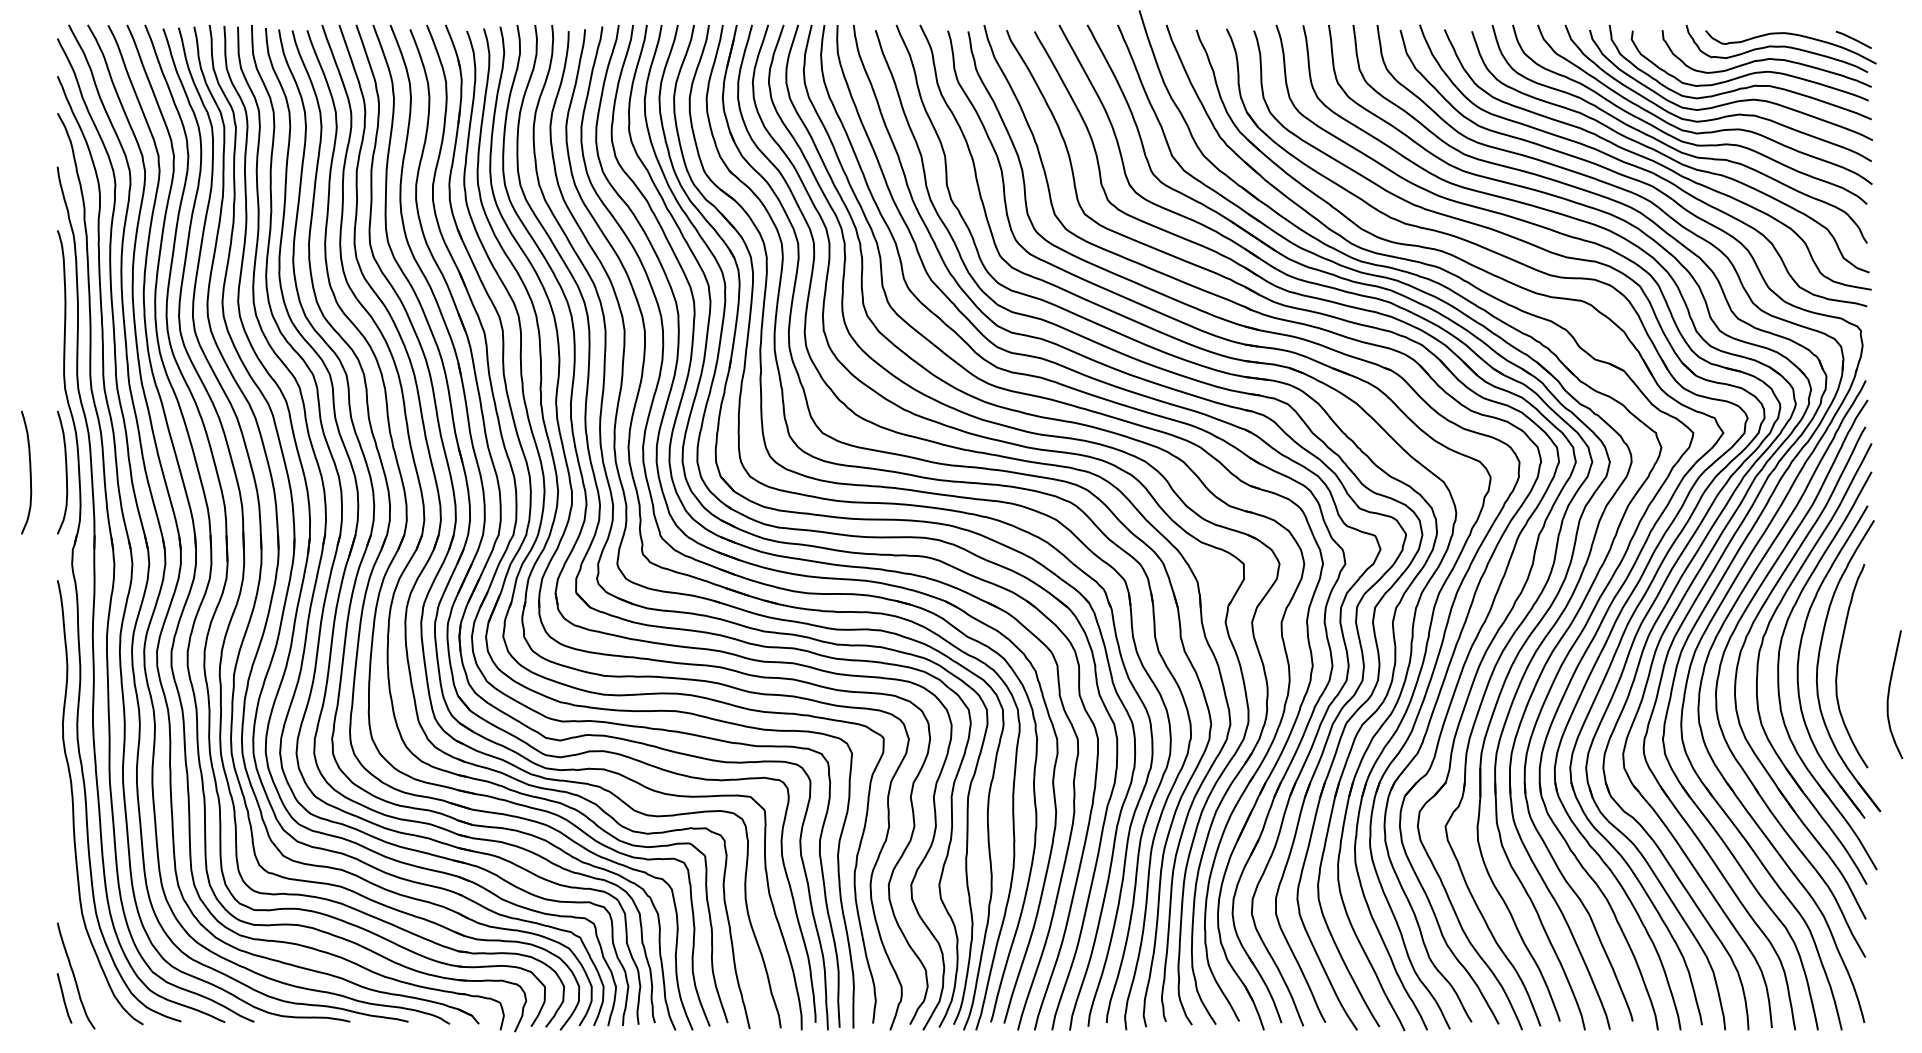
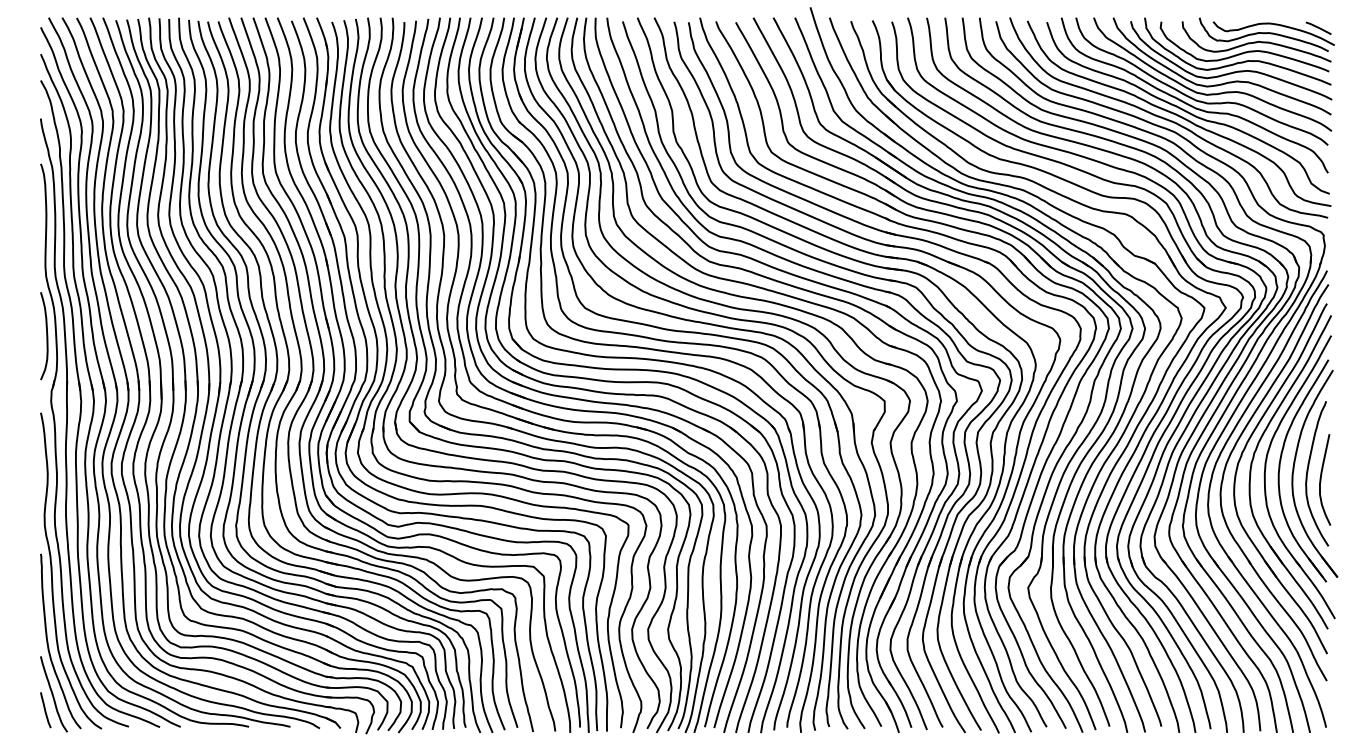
curve: (29, 472) -> (20, 336), removed
curve: (1889, 694) -> (1321, 479), moved
curve: (68, 905) -> (48, 644), added

